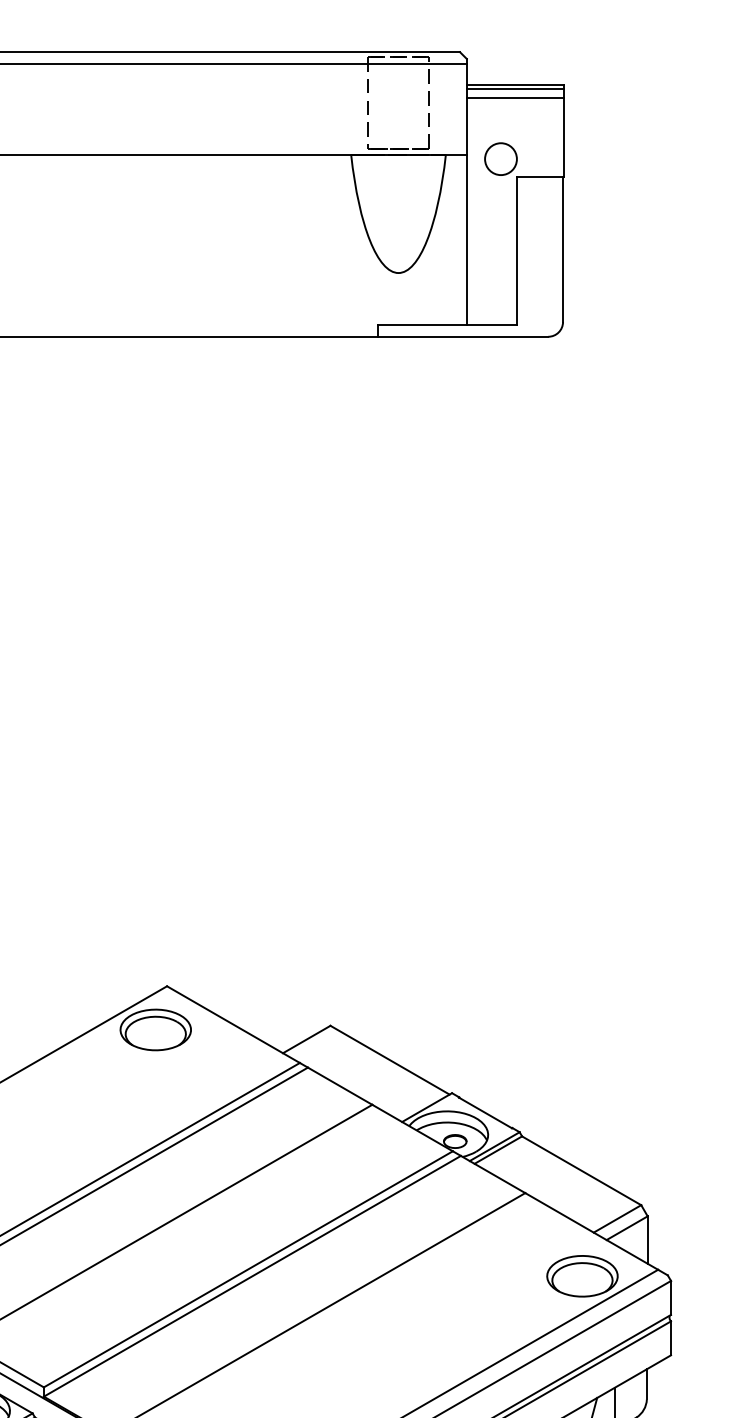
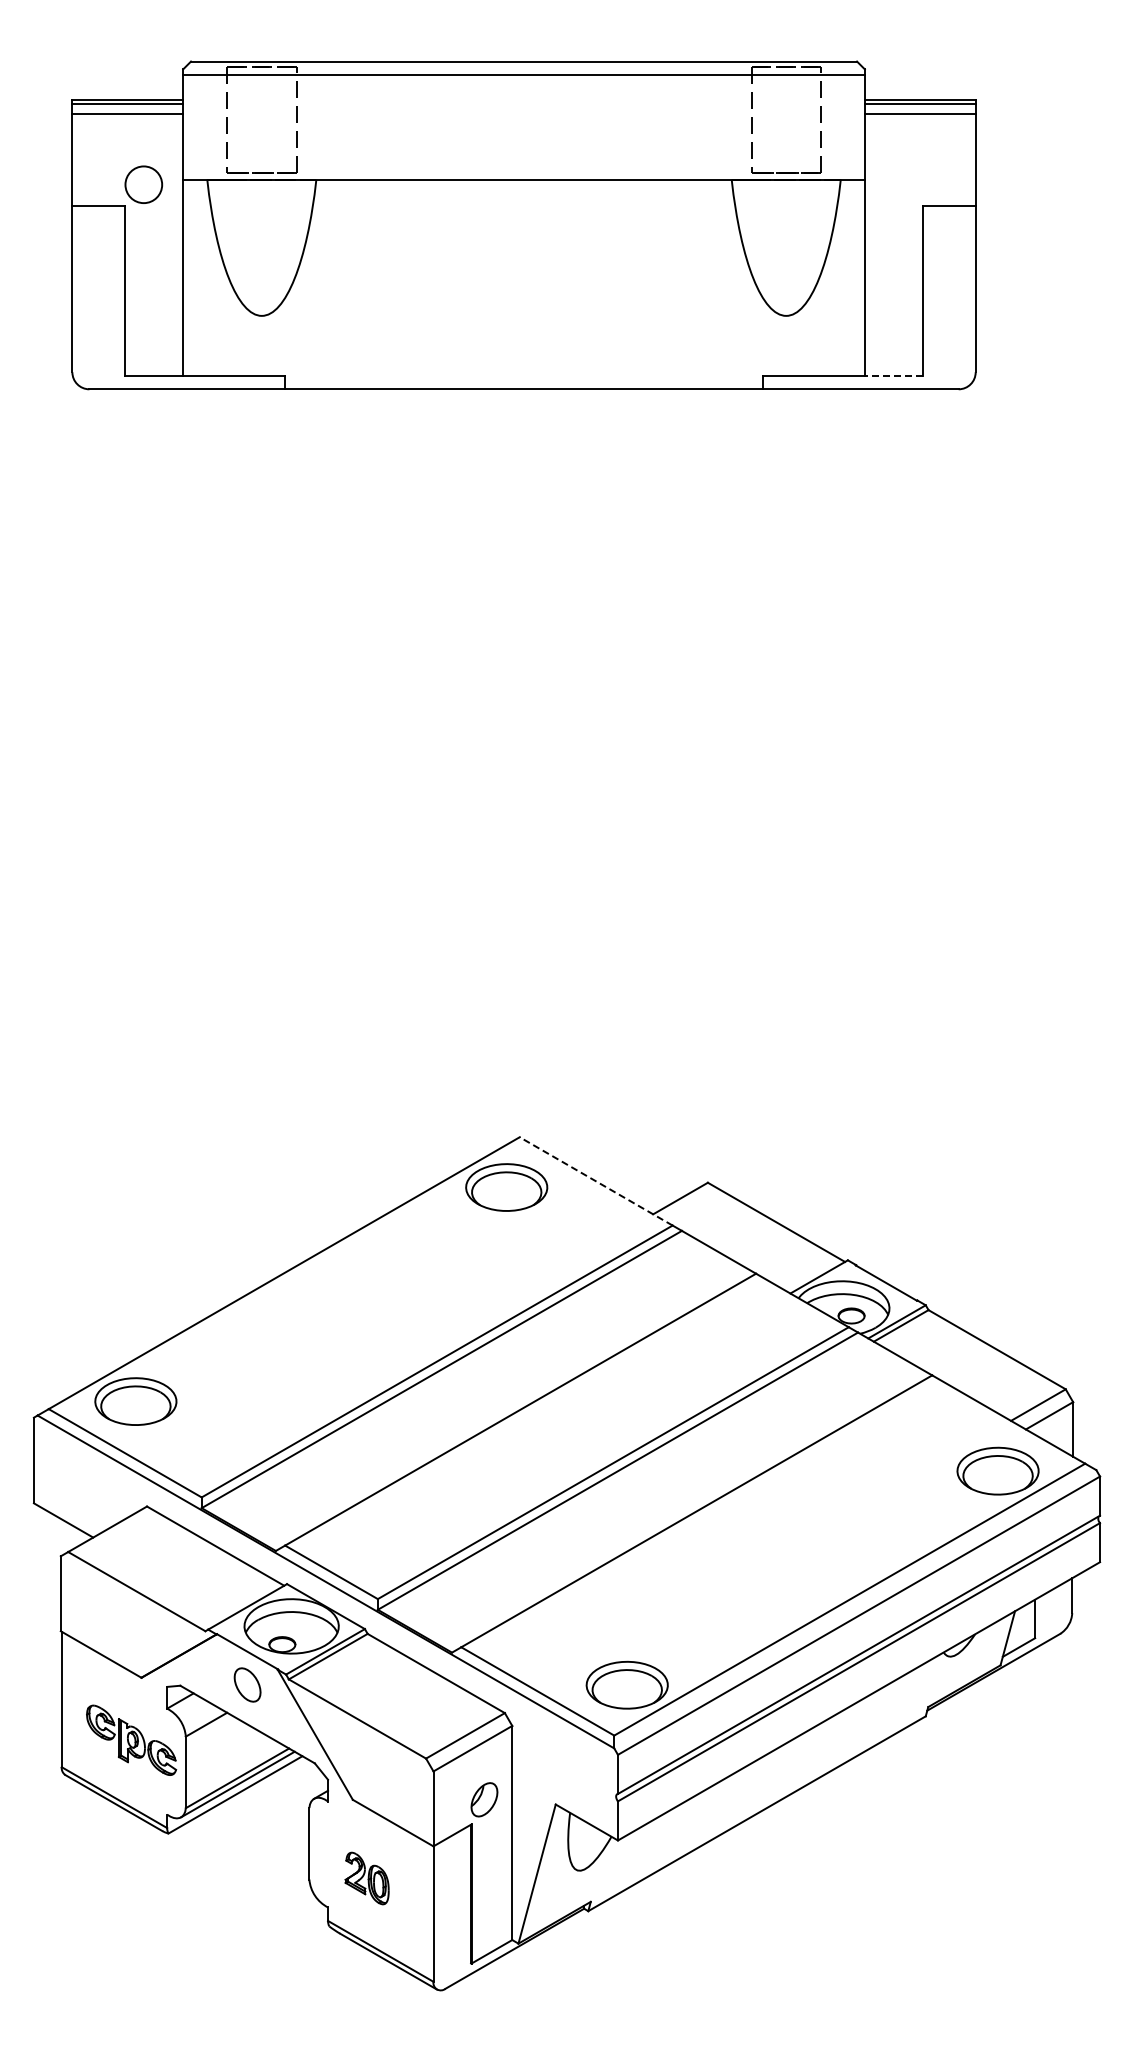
circle: (501, 158) -> (904, 184), removed
line: (491, 325) -> (893, 376), solid -> dashed
line: (232, 1024) -> (595, 1181), solid -> dashed

